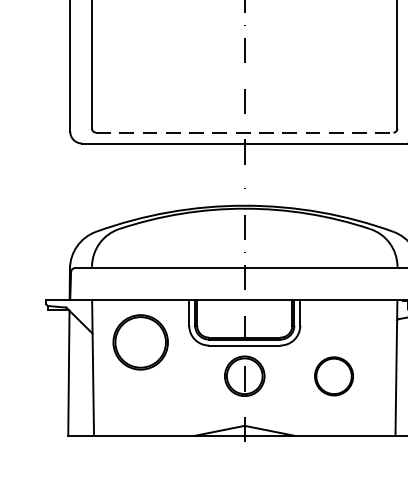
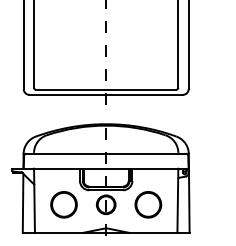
line: (245, 132) -> (106, 89), dashed -> solid
circle: (139, 341) -> (63, 204), moved
part: (334, 375) -> (148, 204), size x1.43

